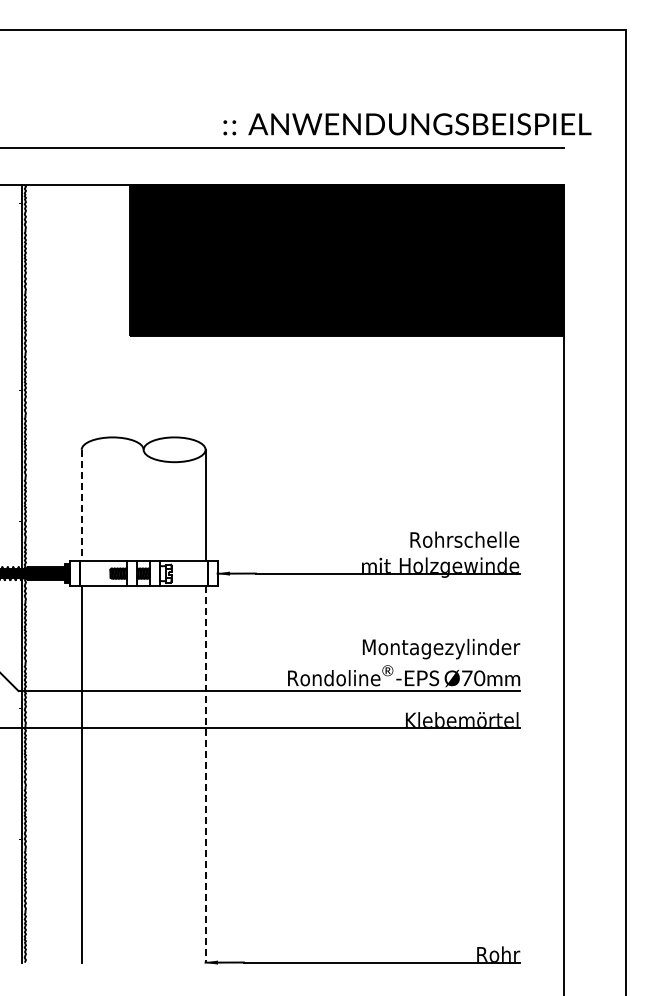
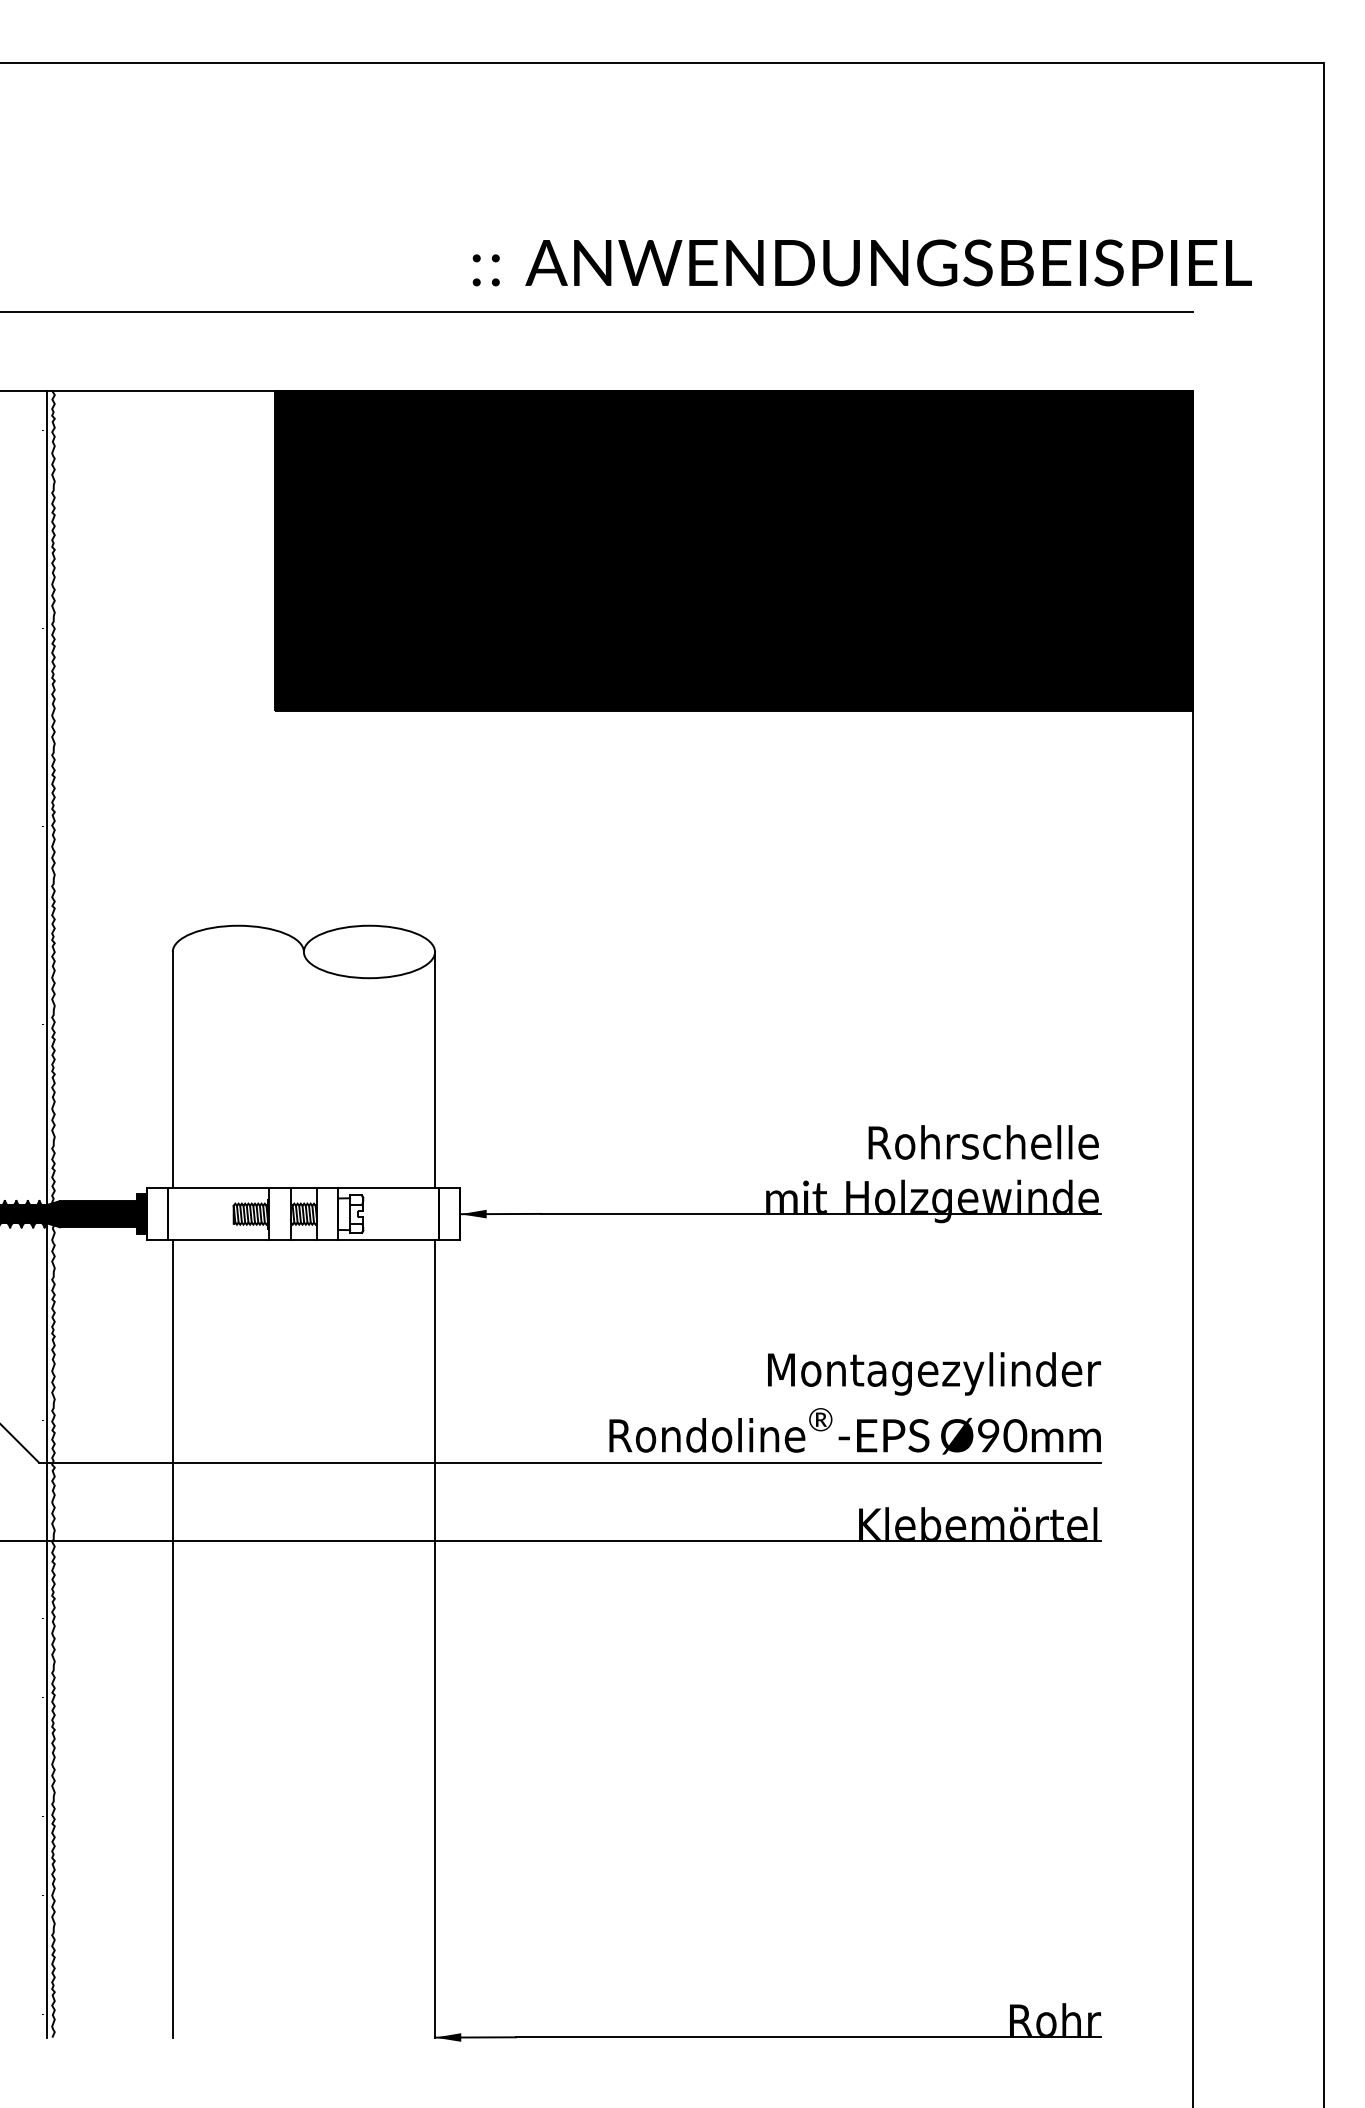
line: (81, 505) -> (172, 1069), dashed -> solid
text: (467, 677) -> (989, 1433), Ø70mm -> Ø90mm
line: (205, 774) -> (434, 1639), dashed -> solid

